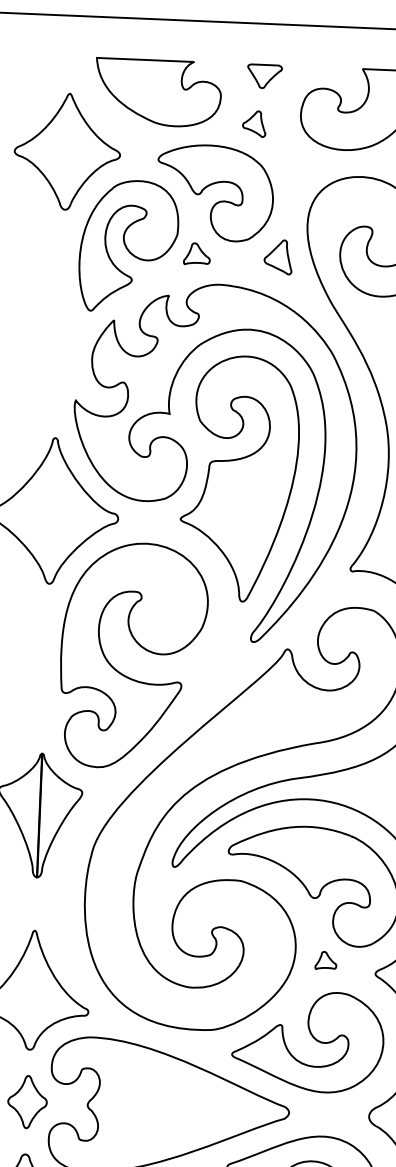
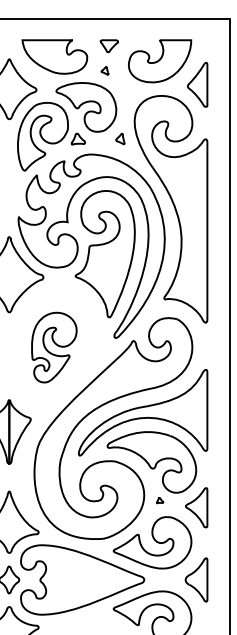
part: (253, 123) -> (104, 70), size x0.6
part: (278, 256) -> (120, 138), size x0.6
part: (133, 655) -> (54, 347), size x0.6
part: (324, 960) -> (159, 500), size x0.6

